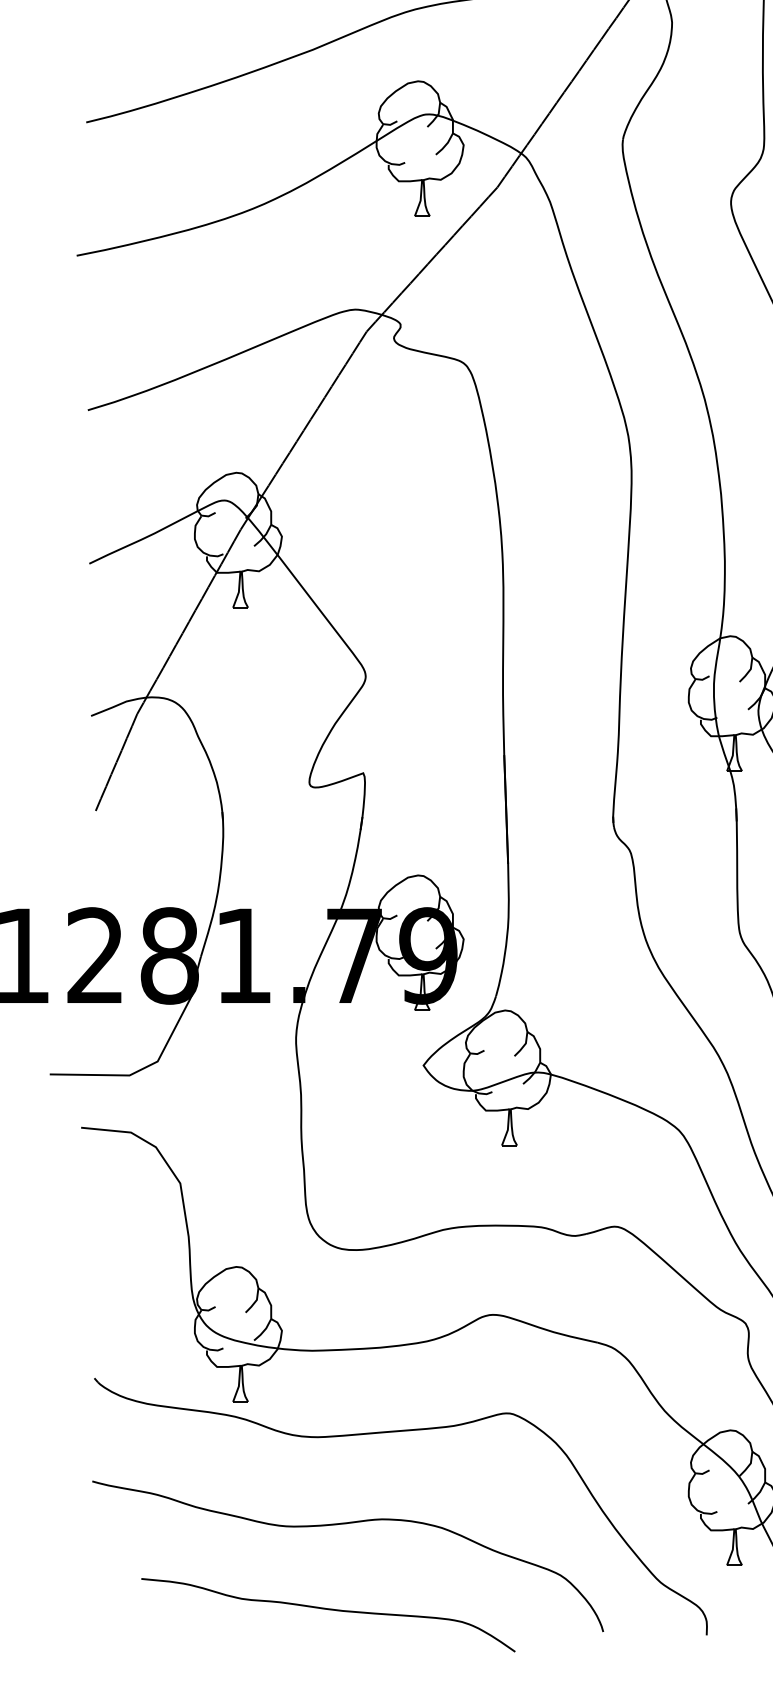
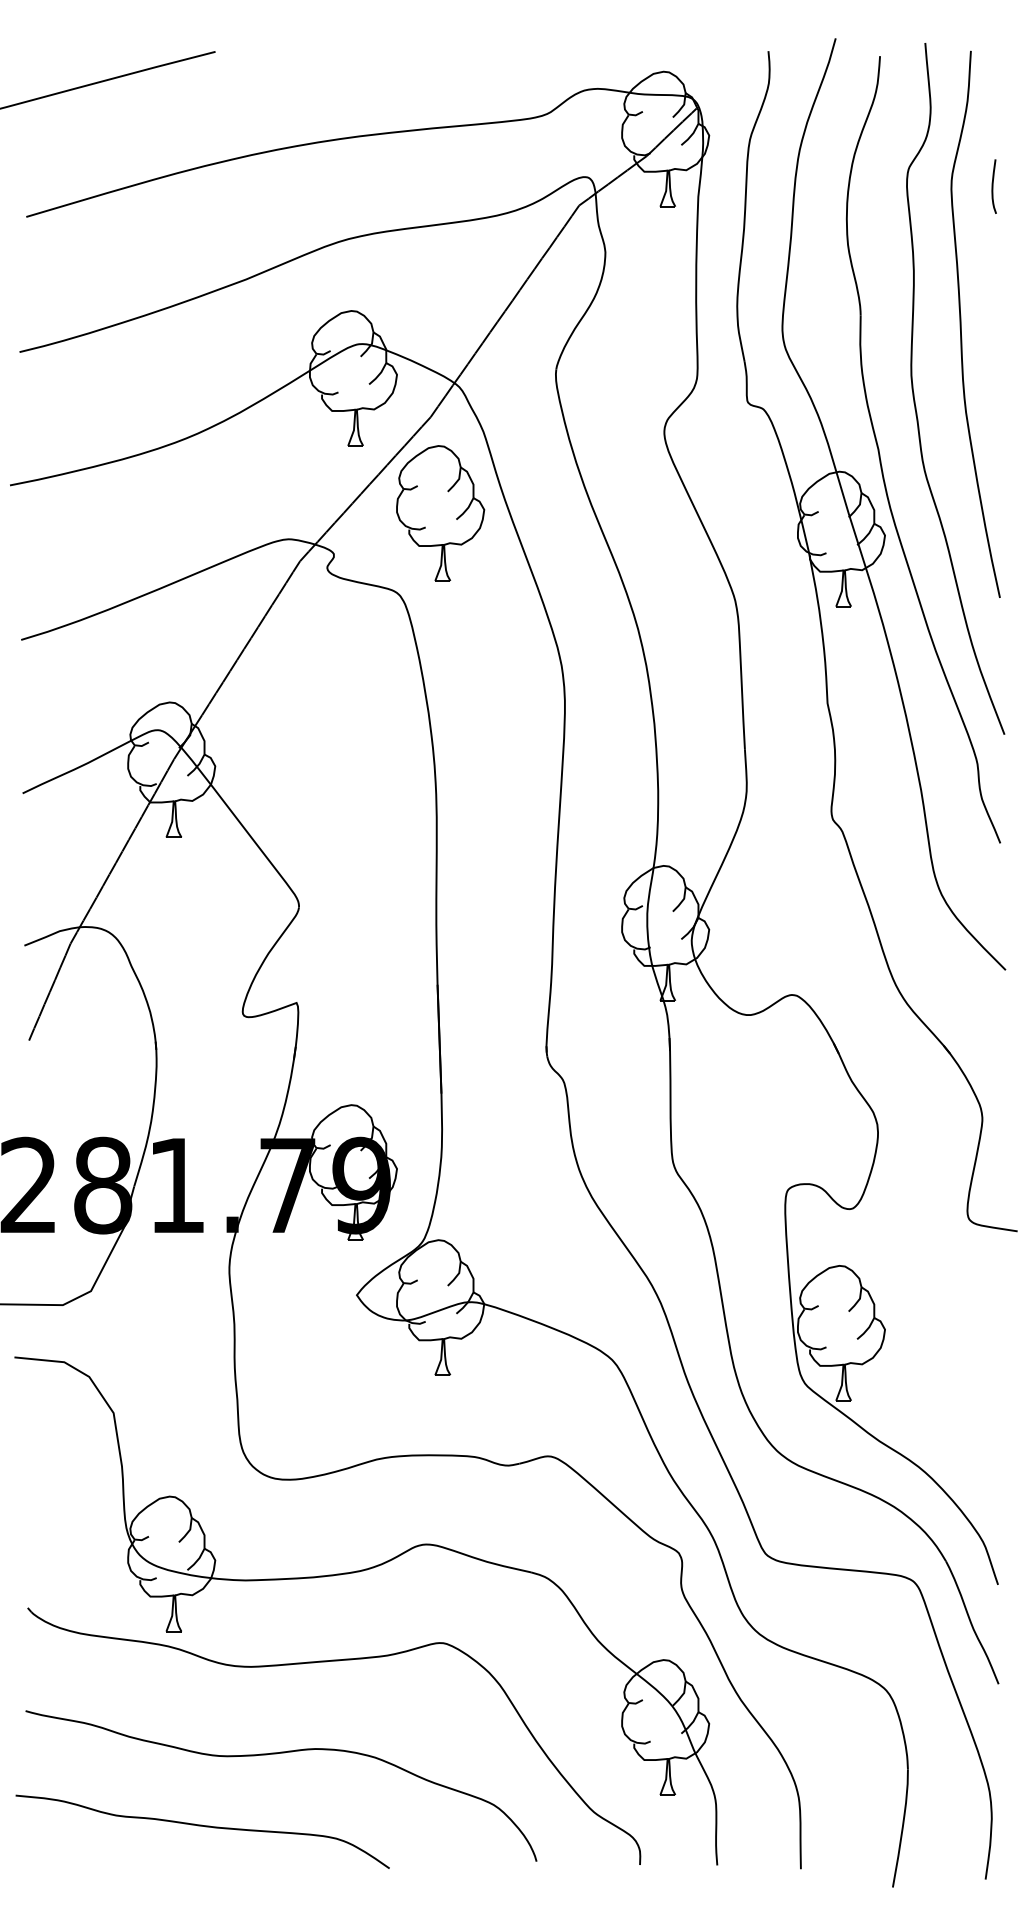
part: (507, 283) -> (440, 513), added
curve: (328, 1609) -> (202, 1826), moved

